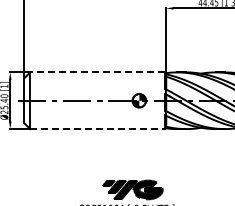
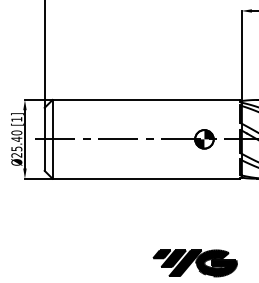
line: (97, 72) -> (146, 100), dashed -> solid
line: (98, 129) -> (147, 179), dashed -> solid

